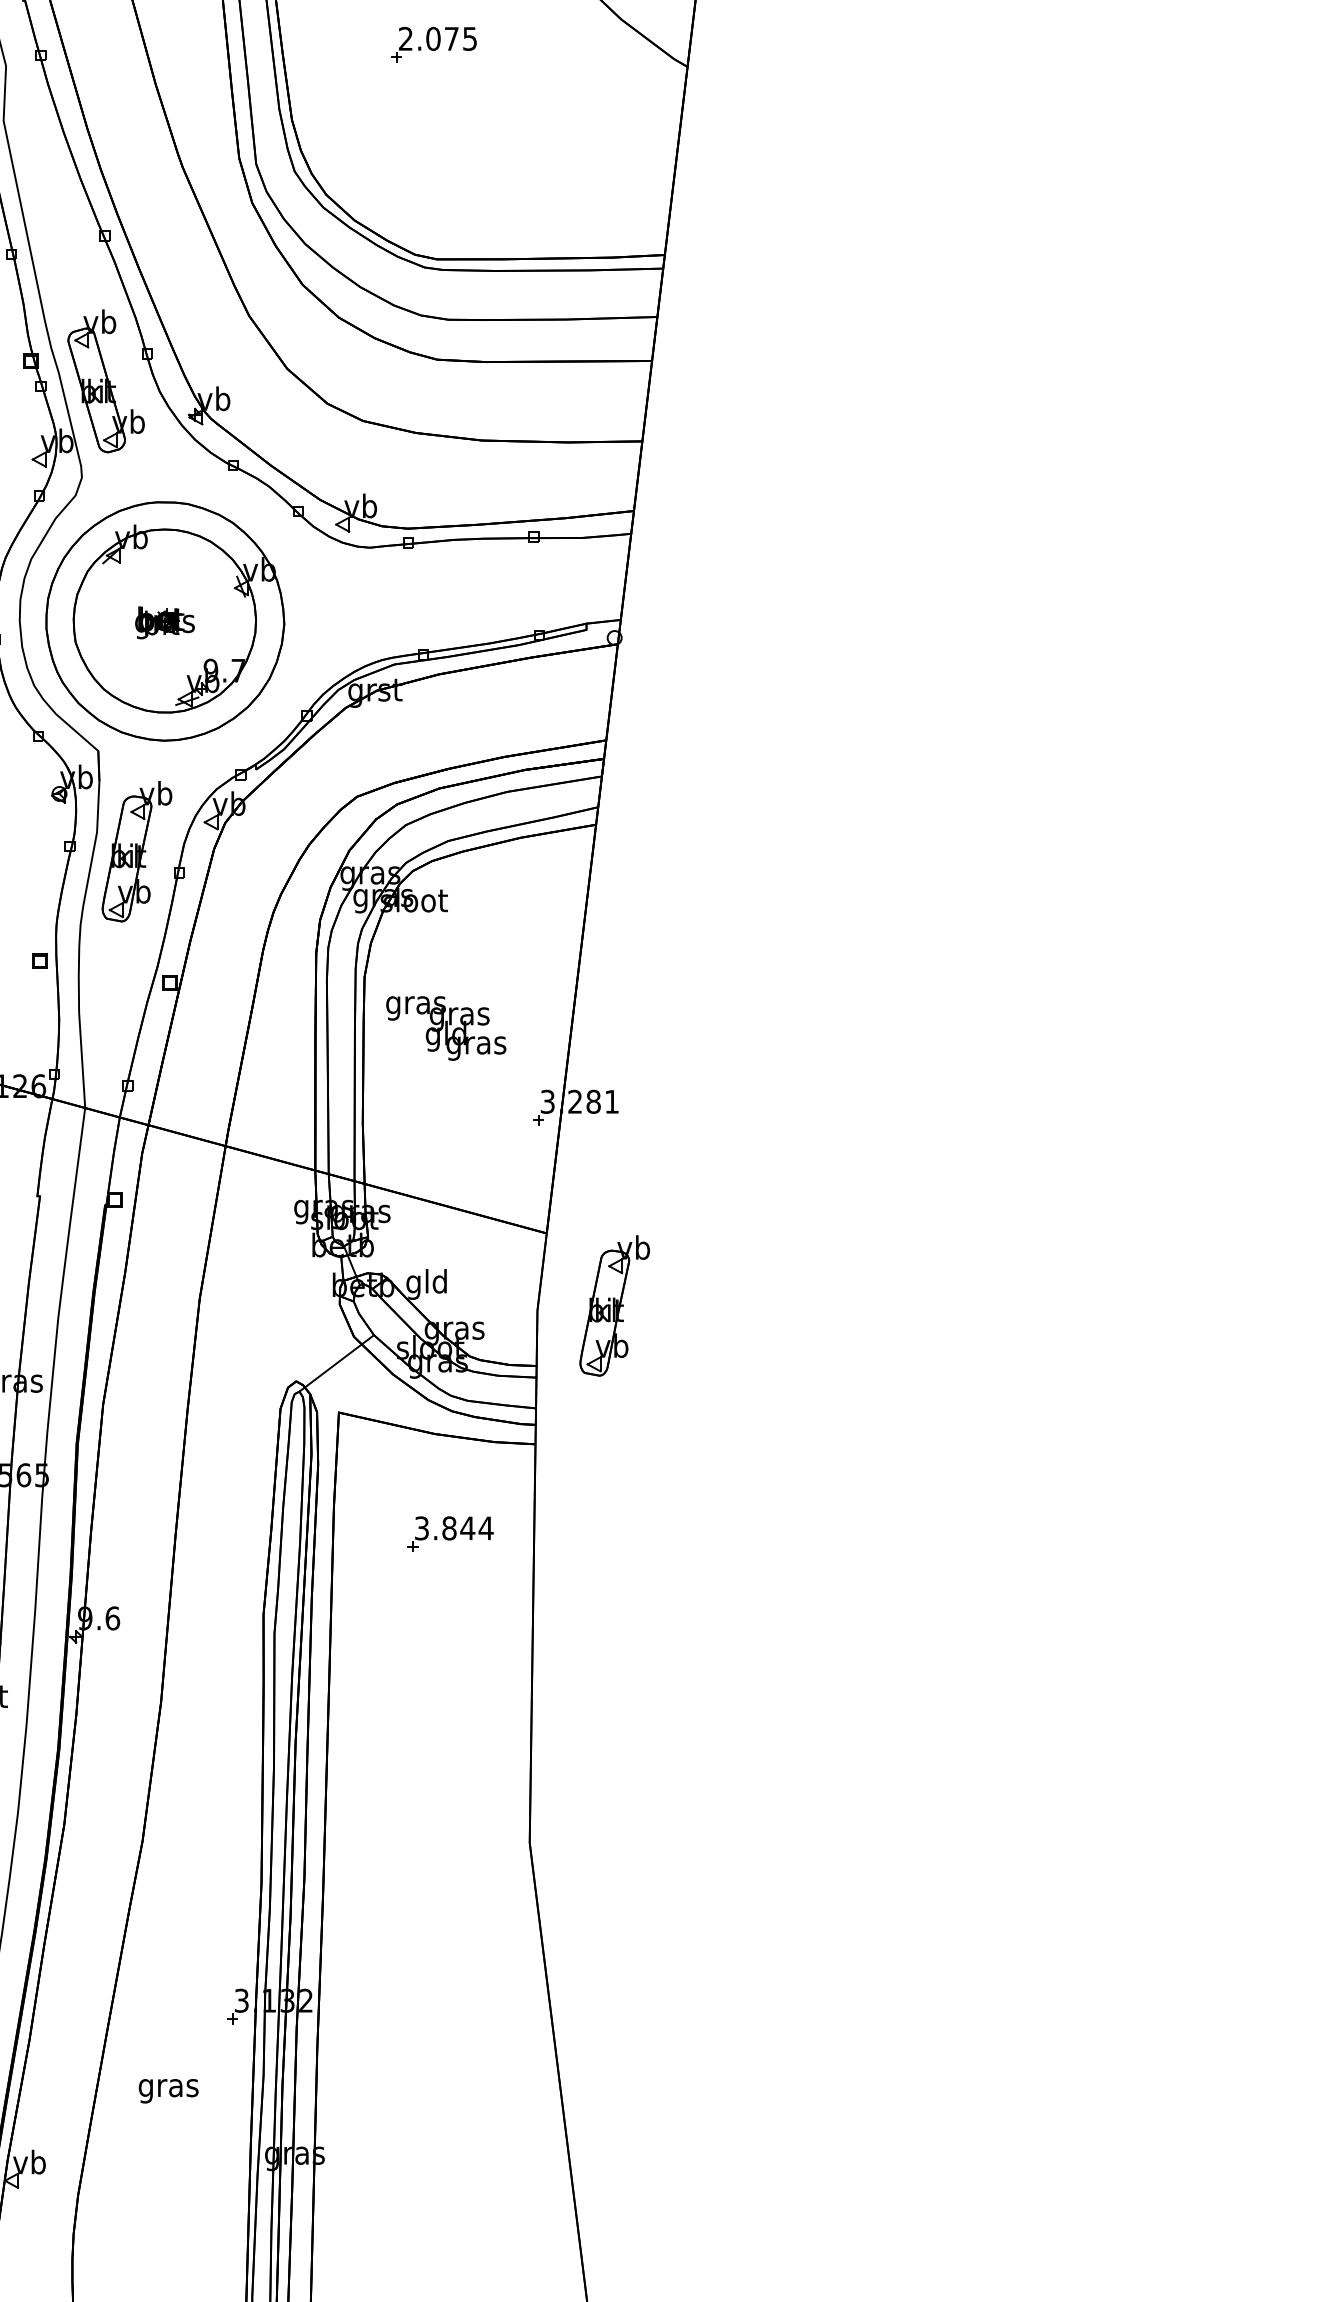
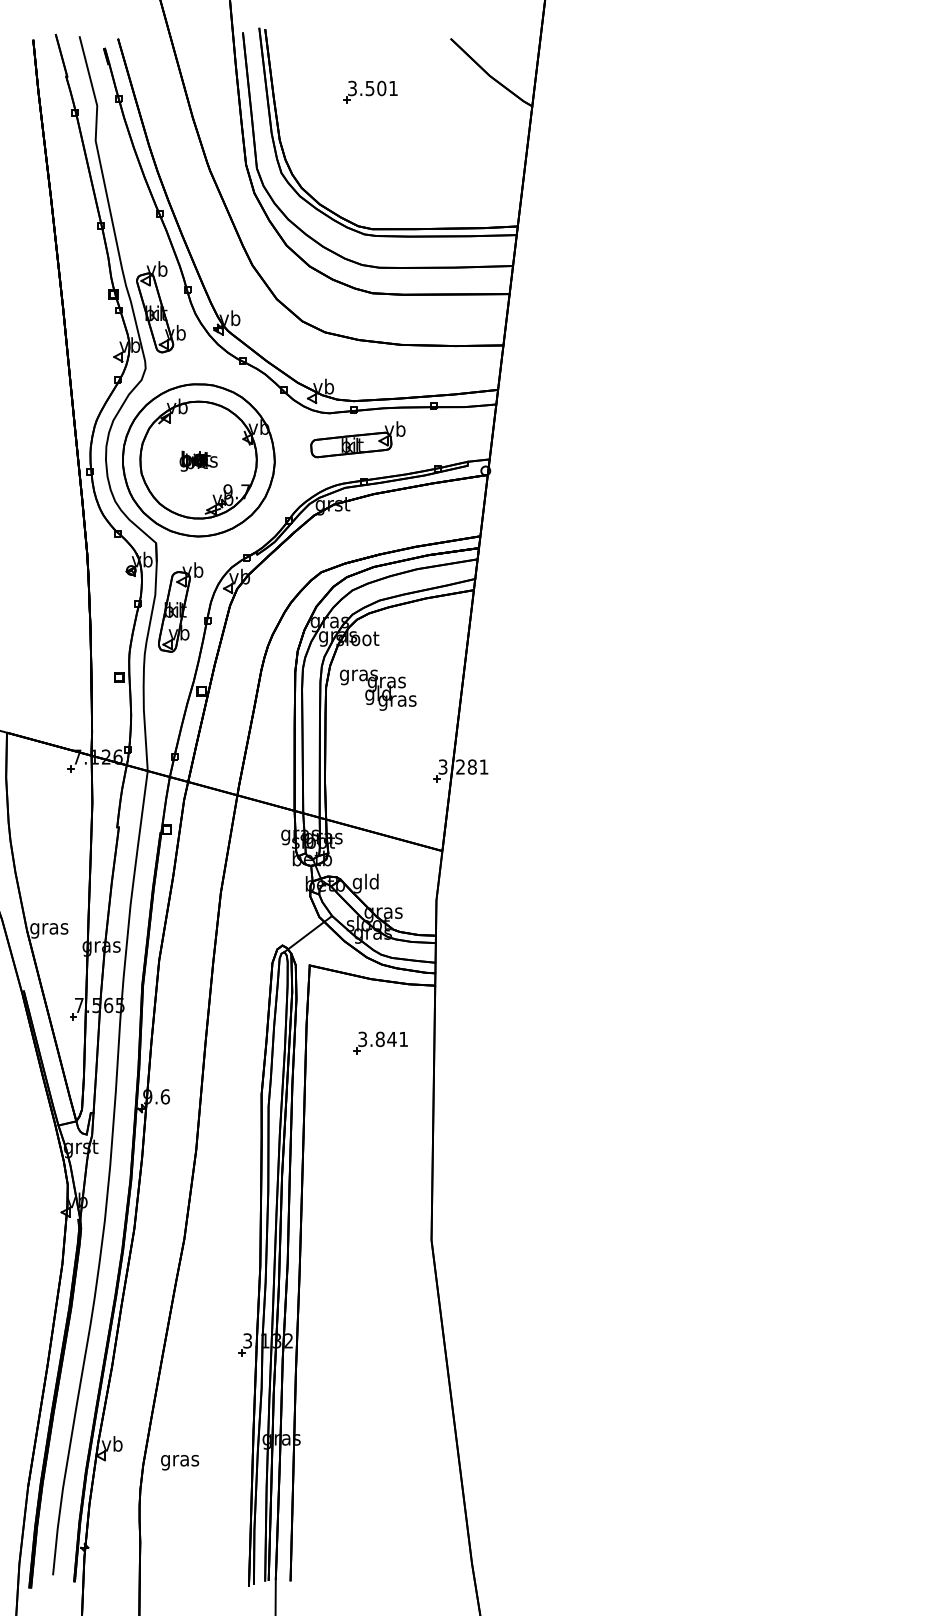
text: (437, 38) -> (372, 88), 2.075 -> 3.501
part: (413, 588) -> (357, 439), added
text: (446, 1027) -> (378, 689), moved
part: (614, 1306) -> (485, 897), removed
text: (485, 1528) -> (403, 1039), 3.844 -> 3.841
text: (169, 2090) -> (180, 1462), moved

